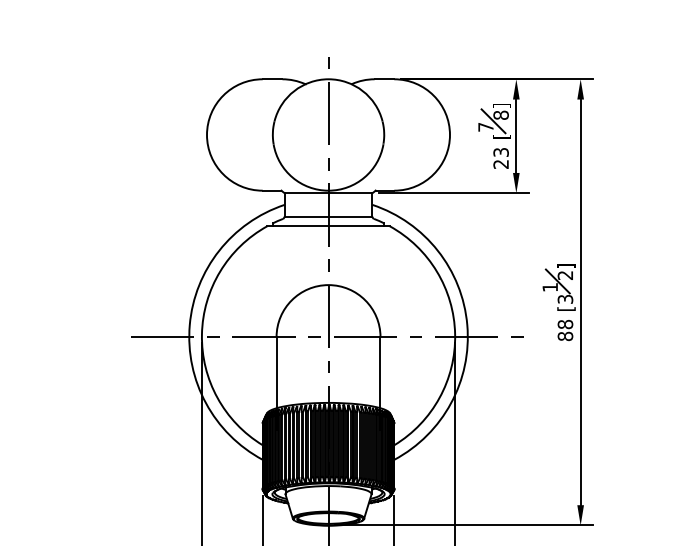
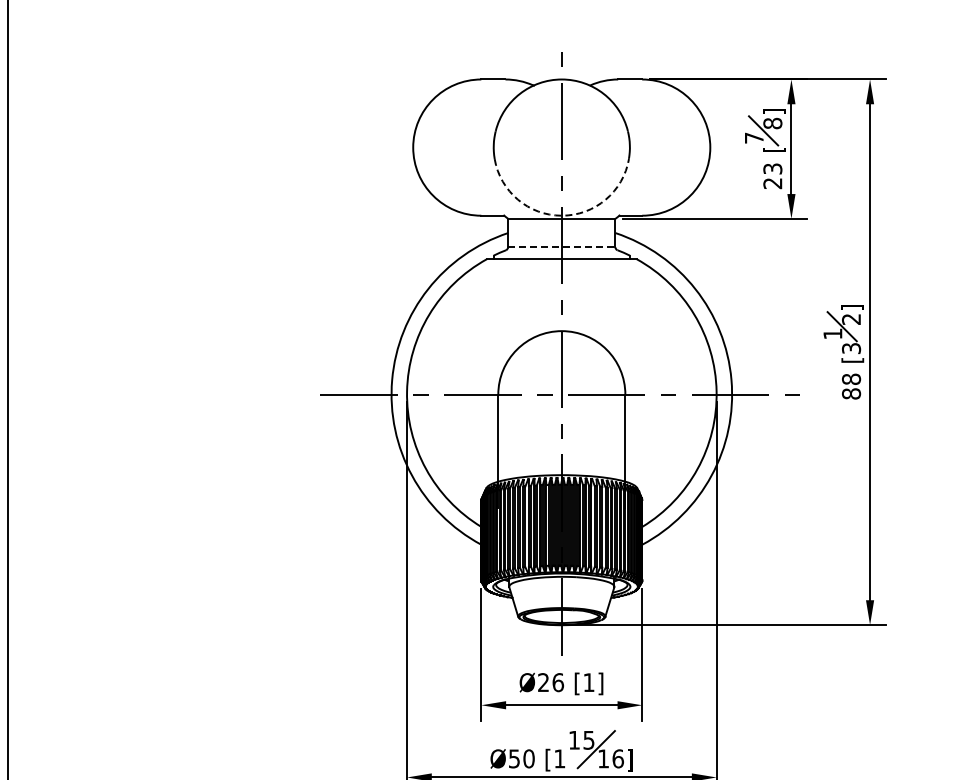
arc: (328, 190) -> (561, 215), solid -> dashed
line: (328, 216) -> (561, 247), solid -> dashed

